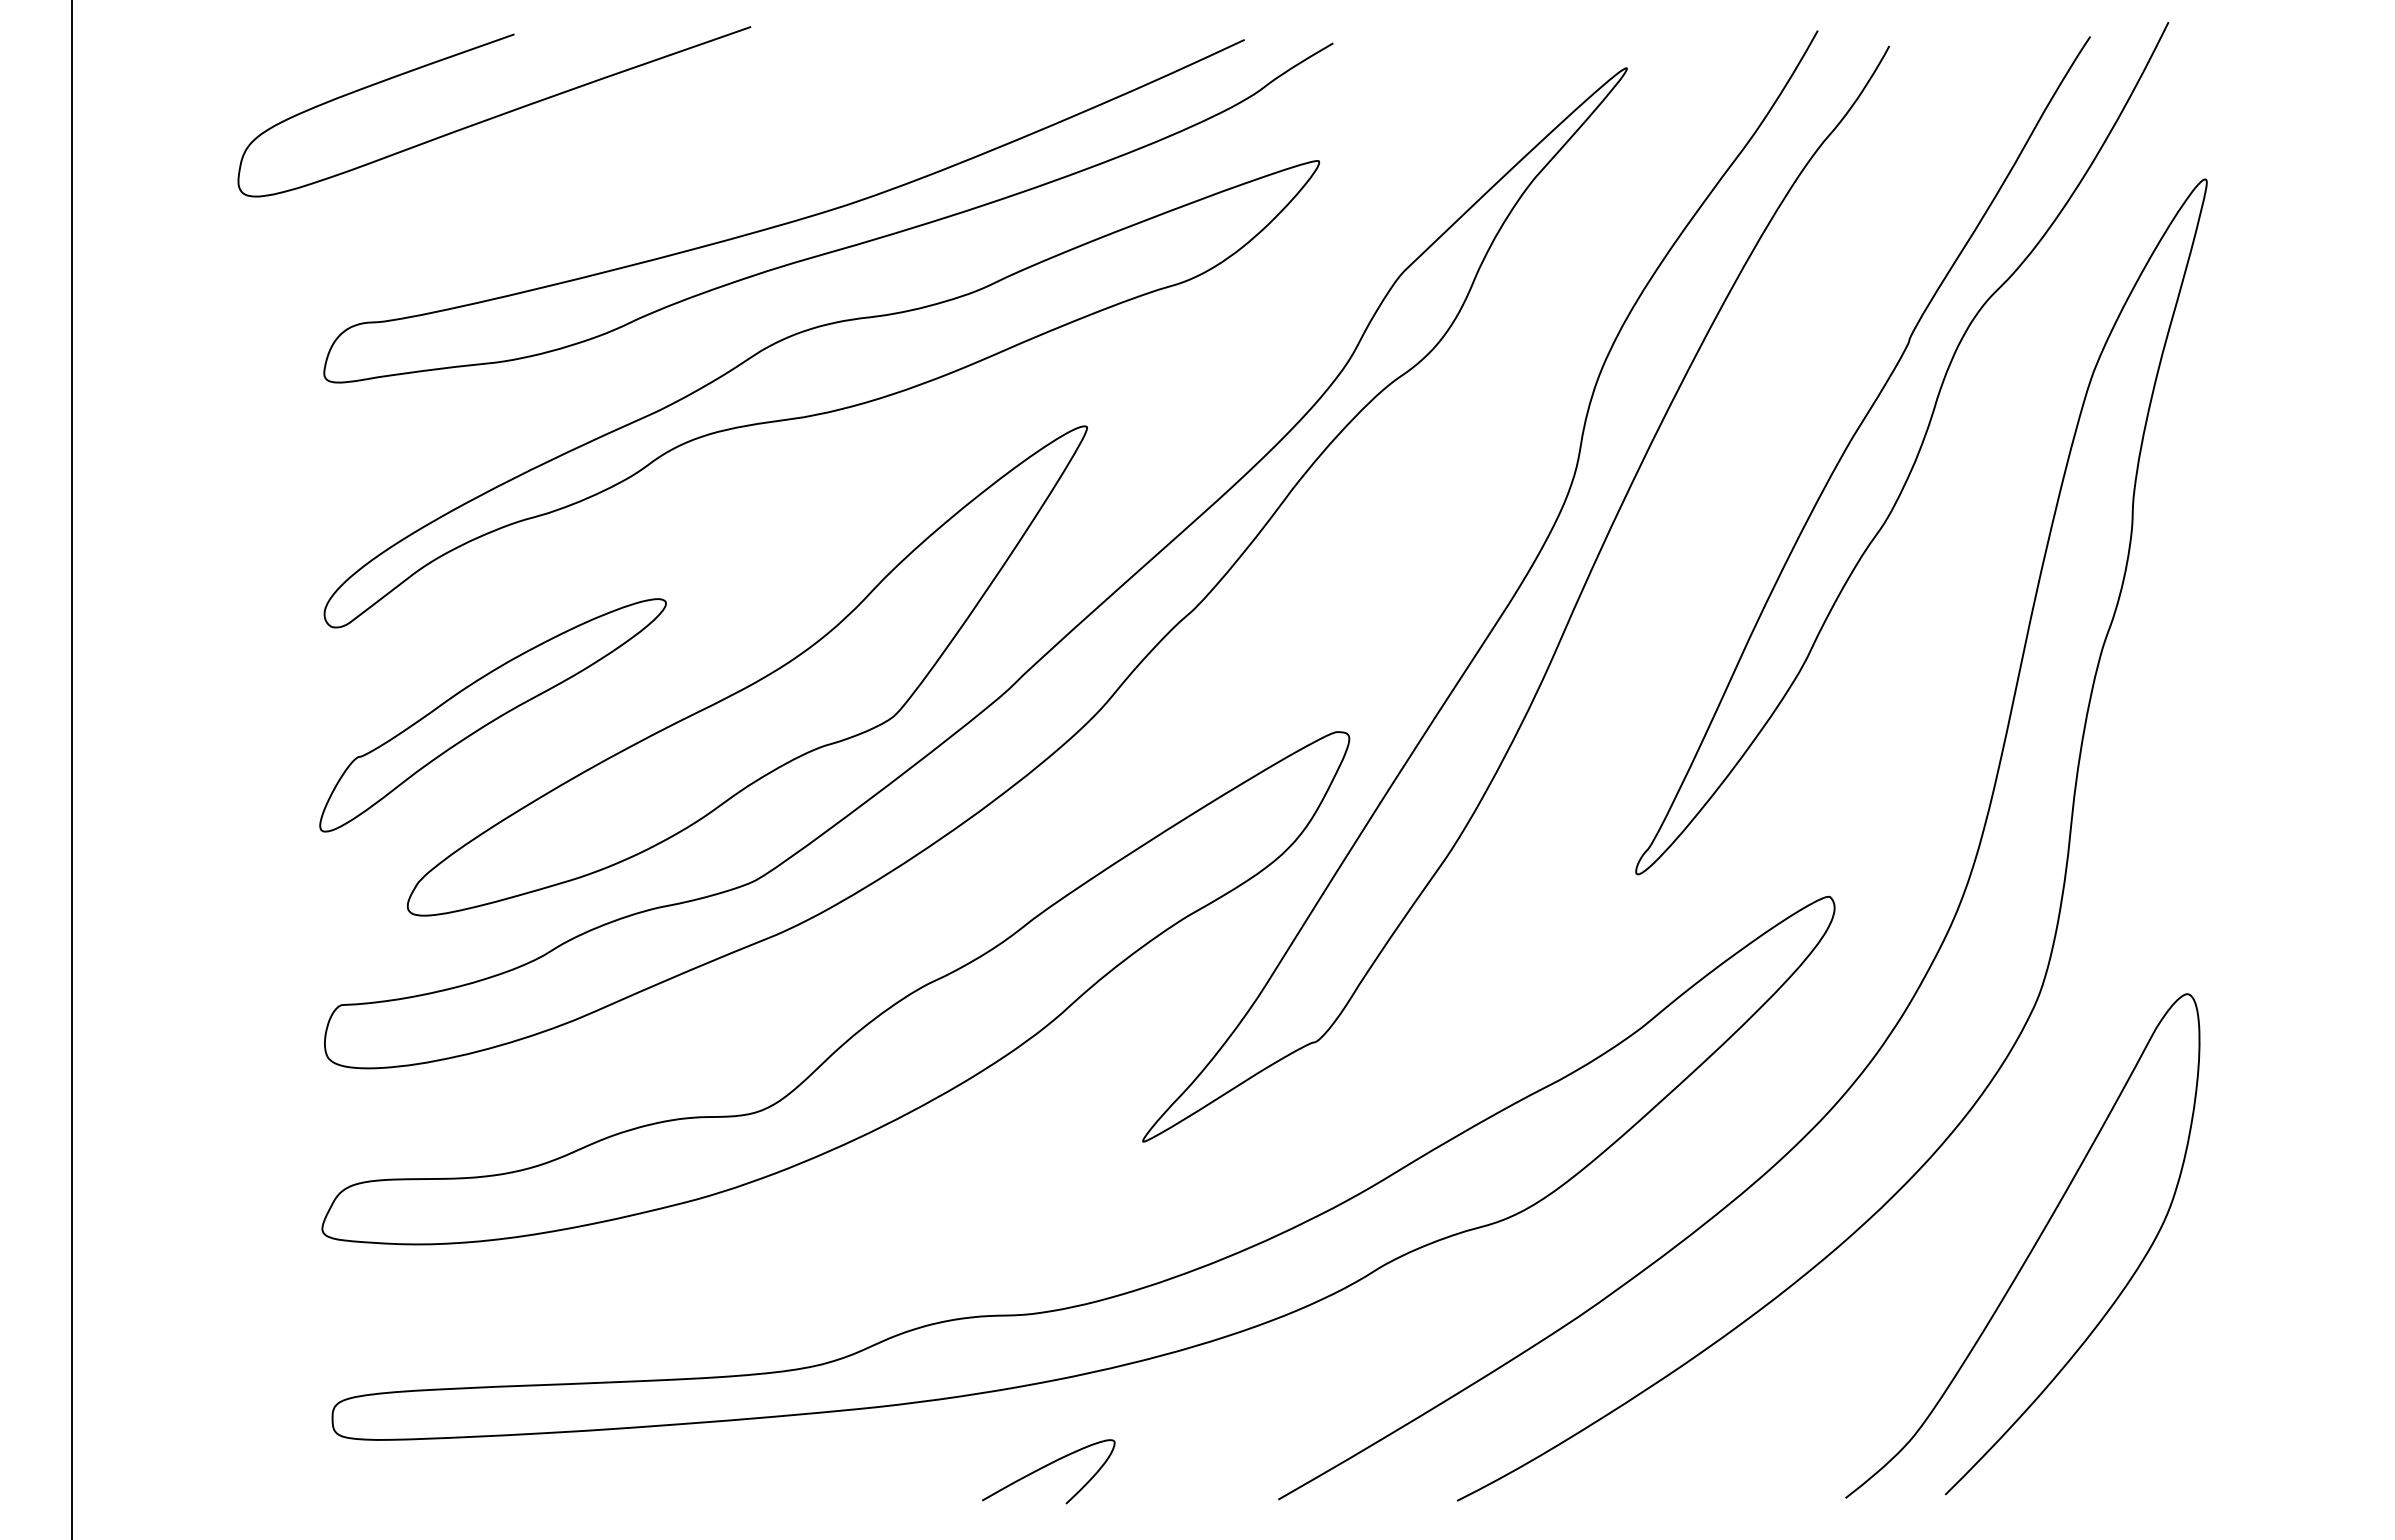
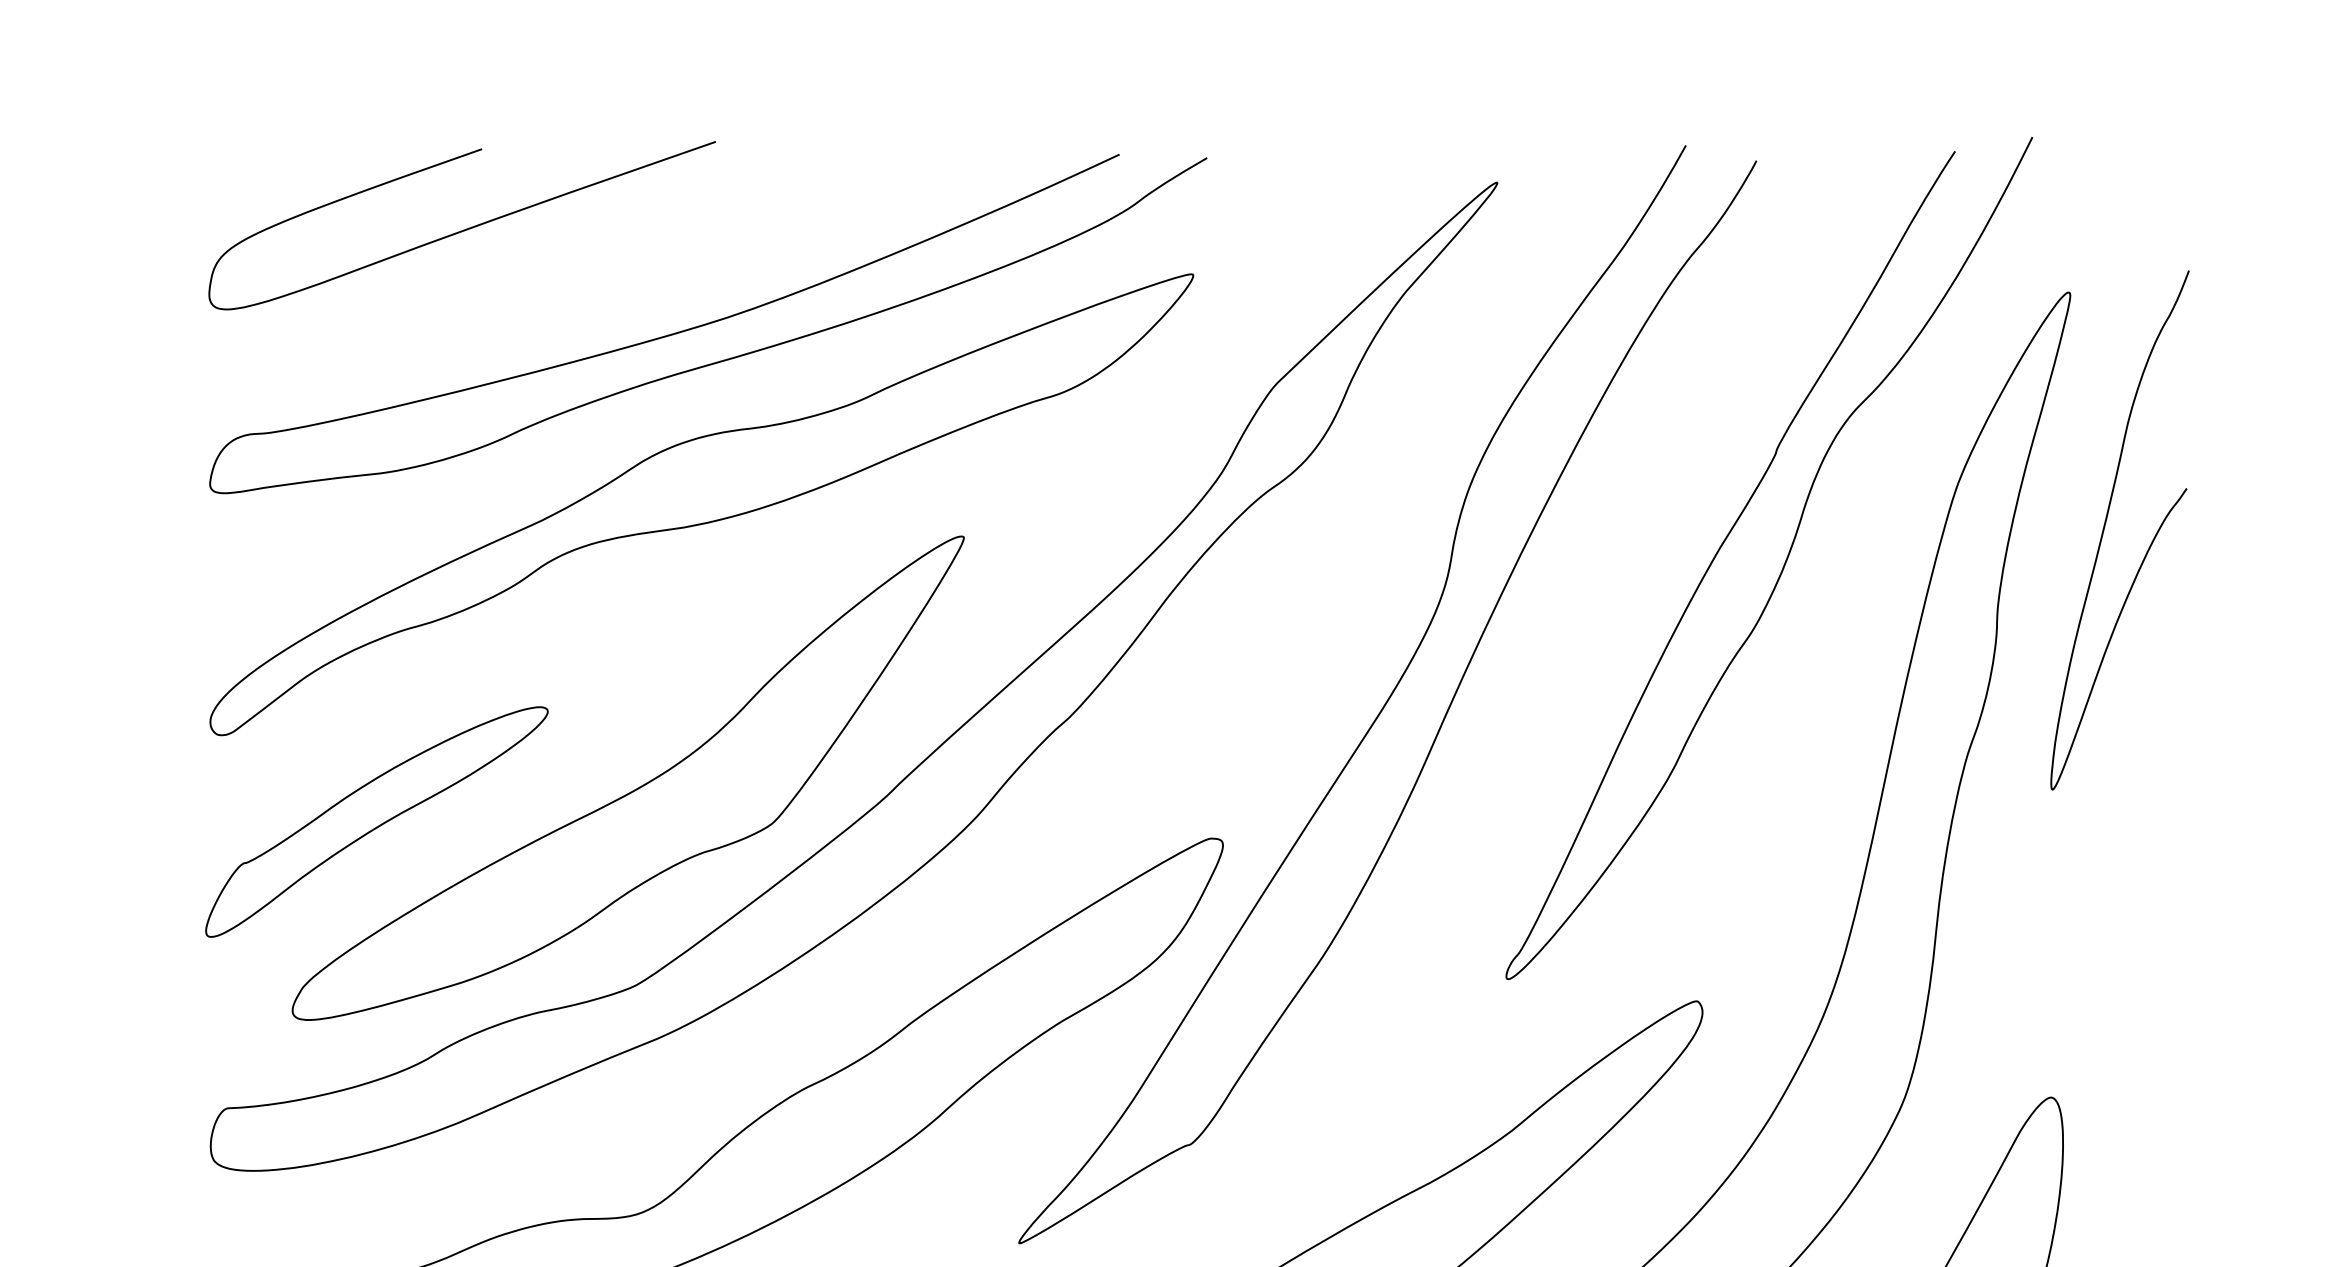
curve: (496, 115) -> (464, 229), moved
curve: (2242, 416) -> (2105, 526), added

